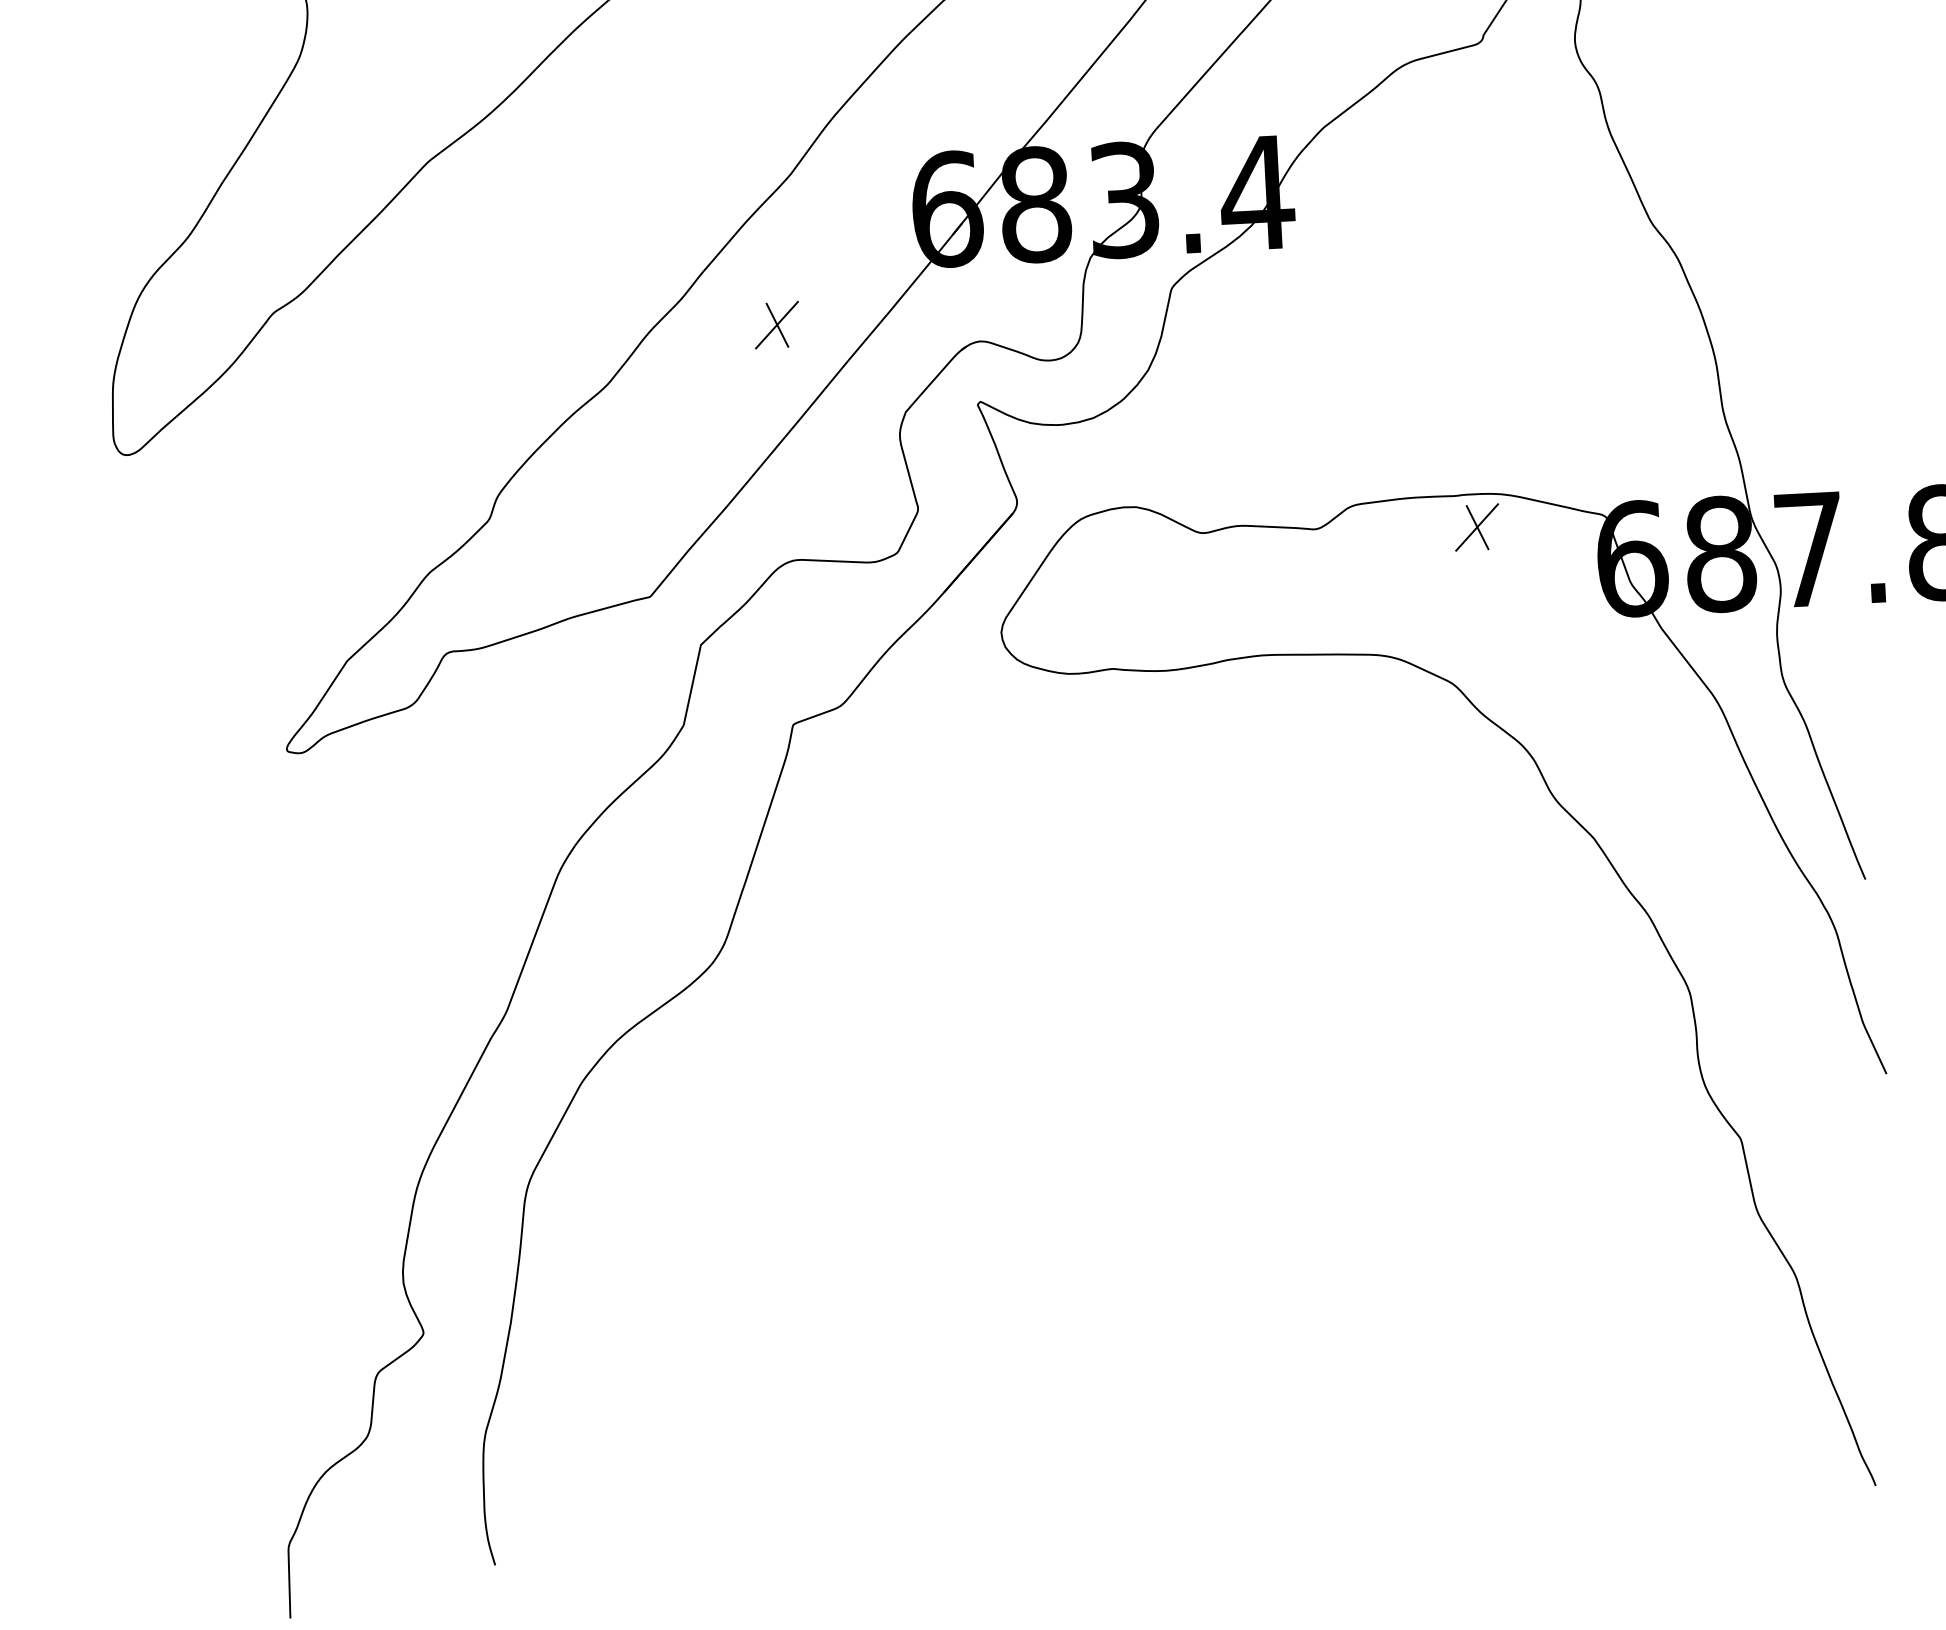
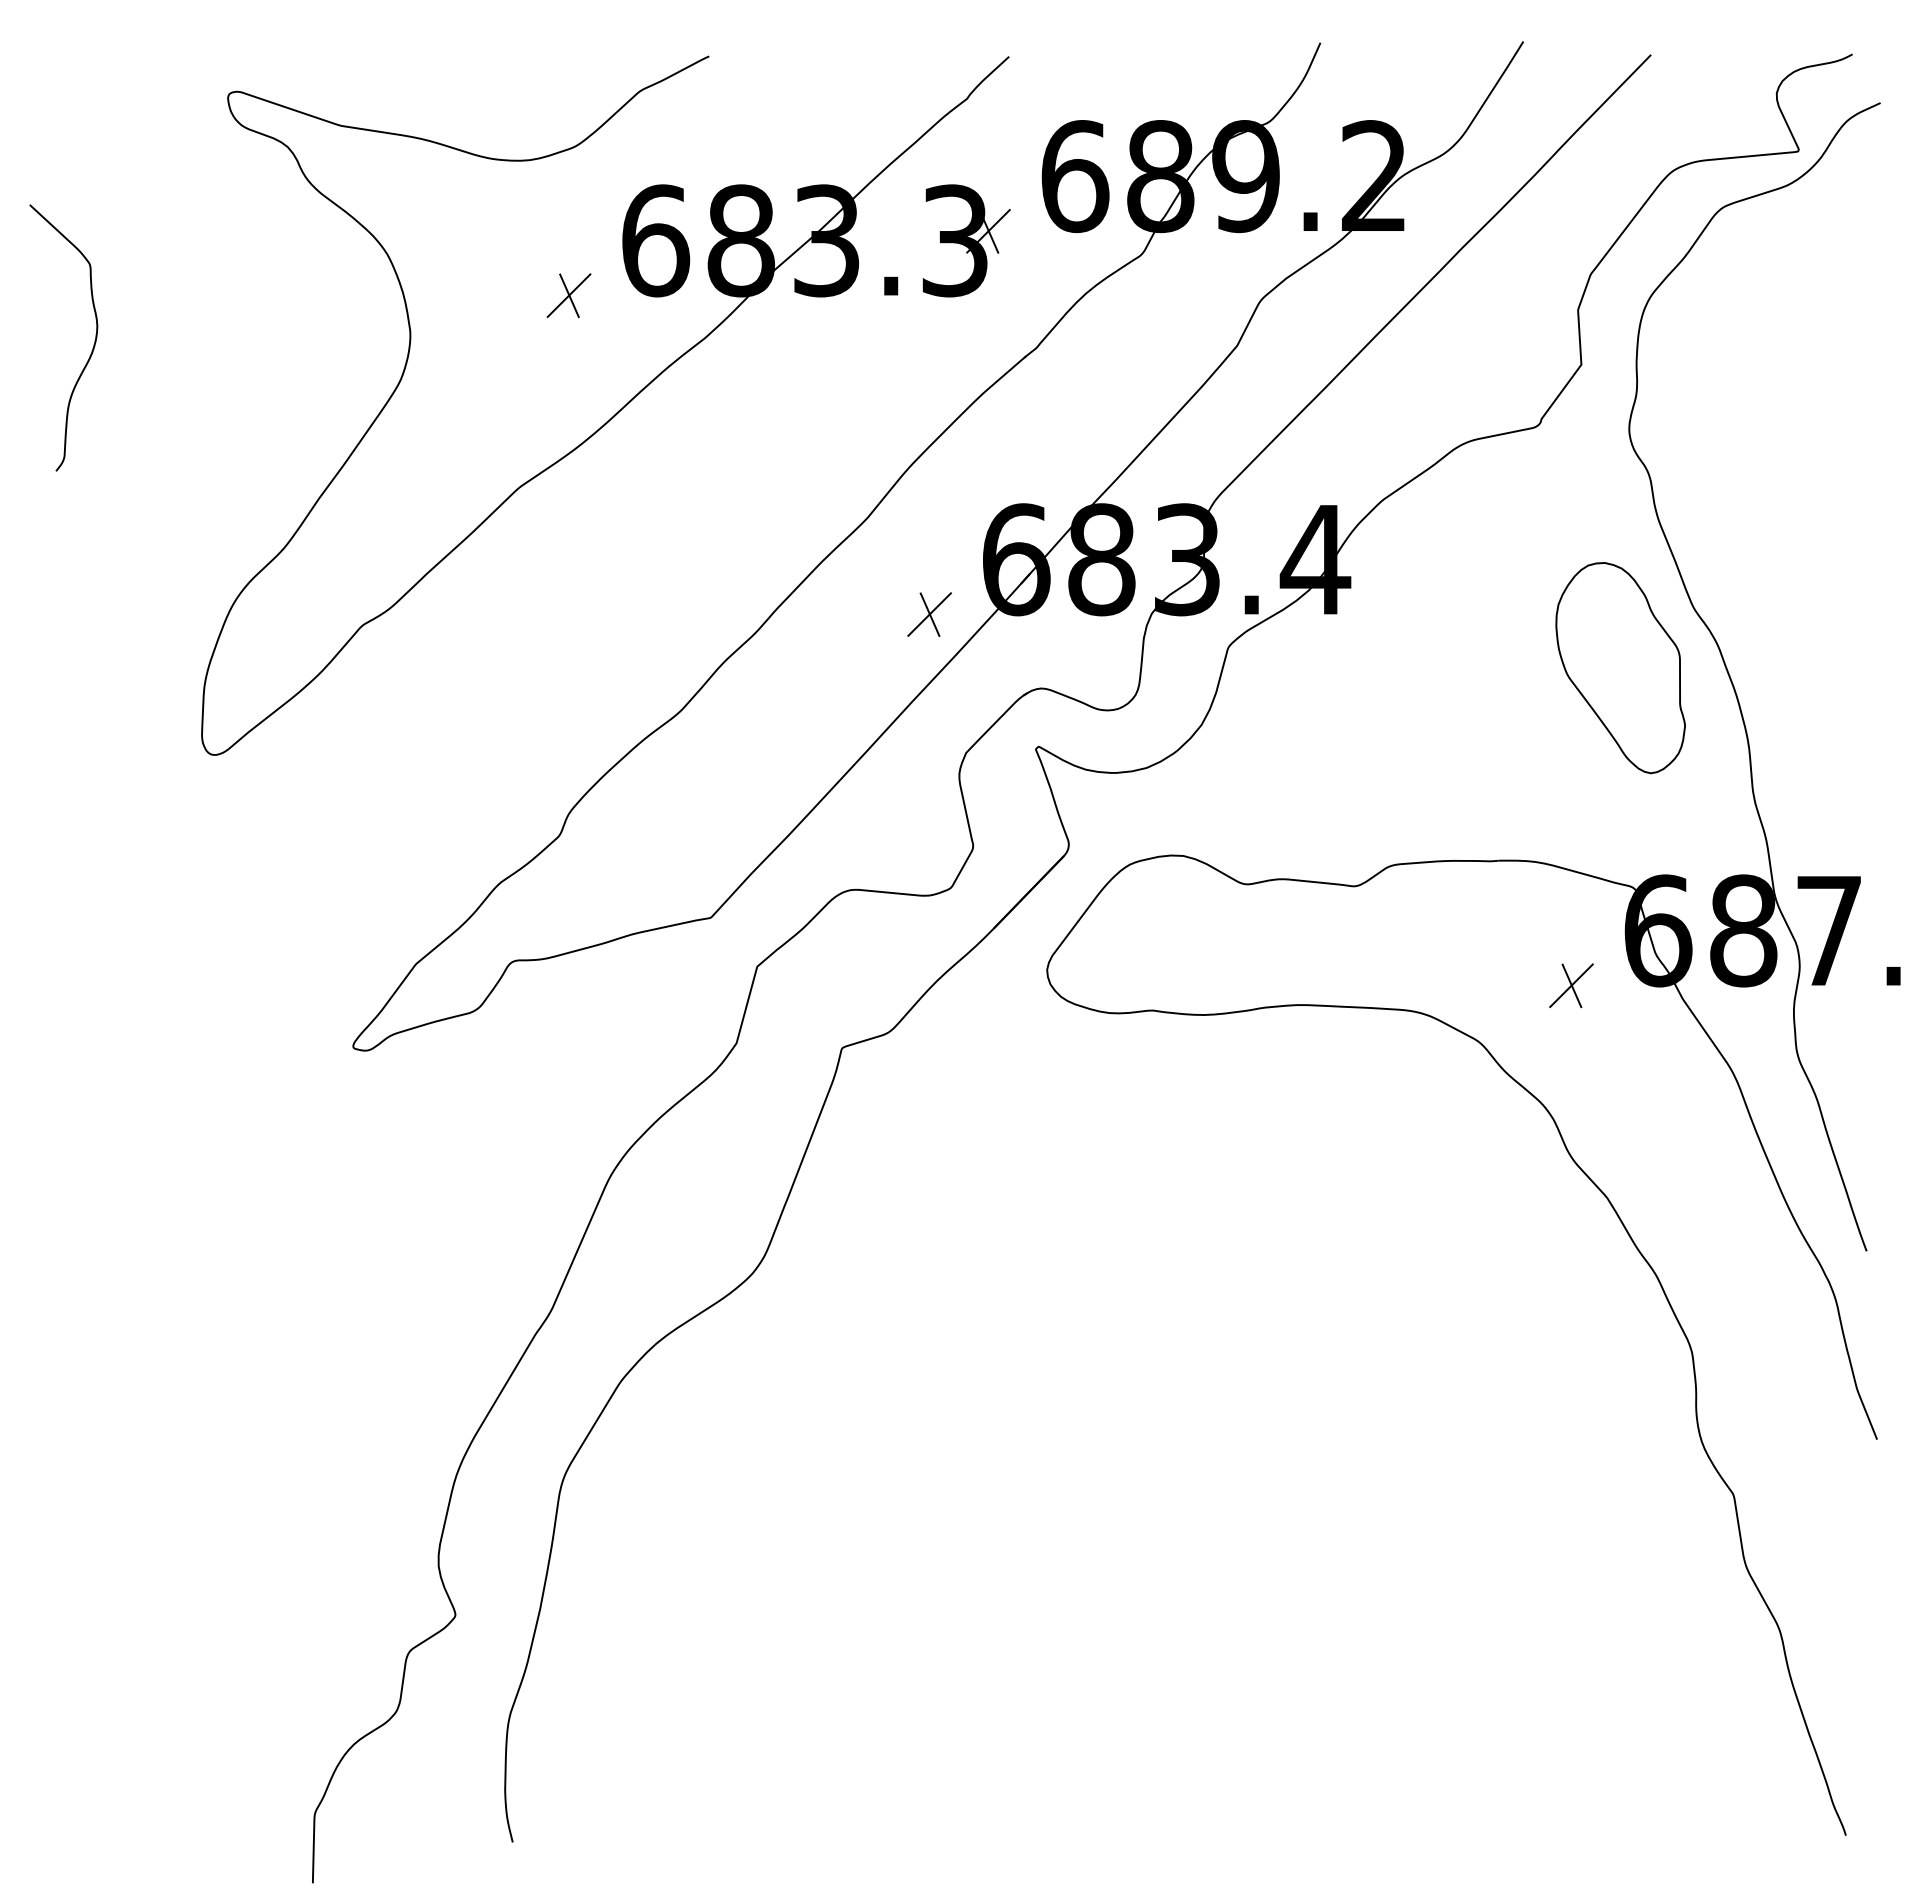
part: (1578, 289) -> (1620, 668), added
part: (776, 325) -> (929, 614), moved
part: (1477, 527) -> (1571, 985), moved

